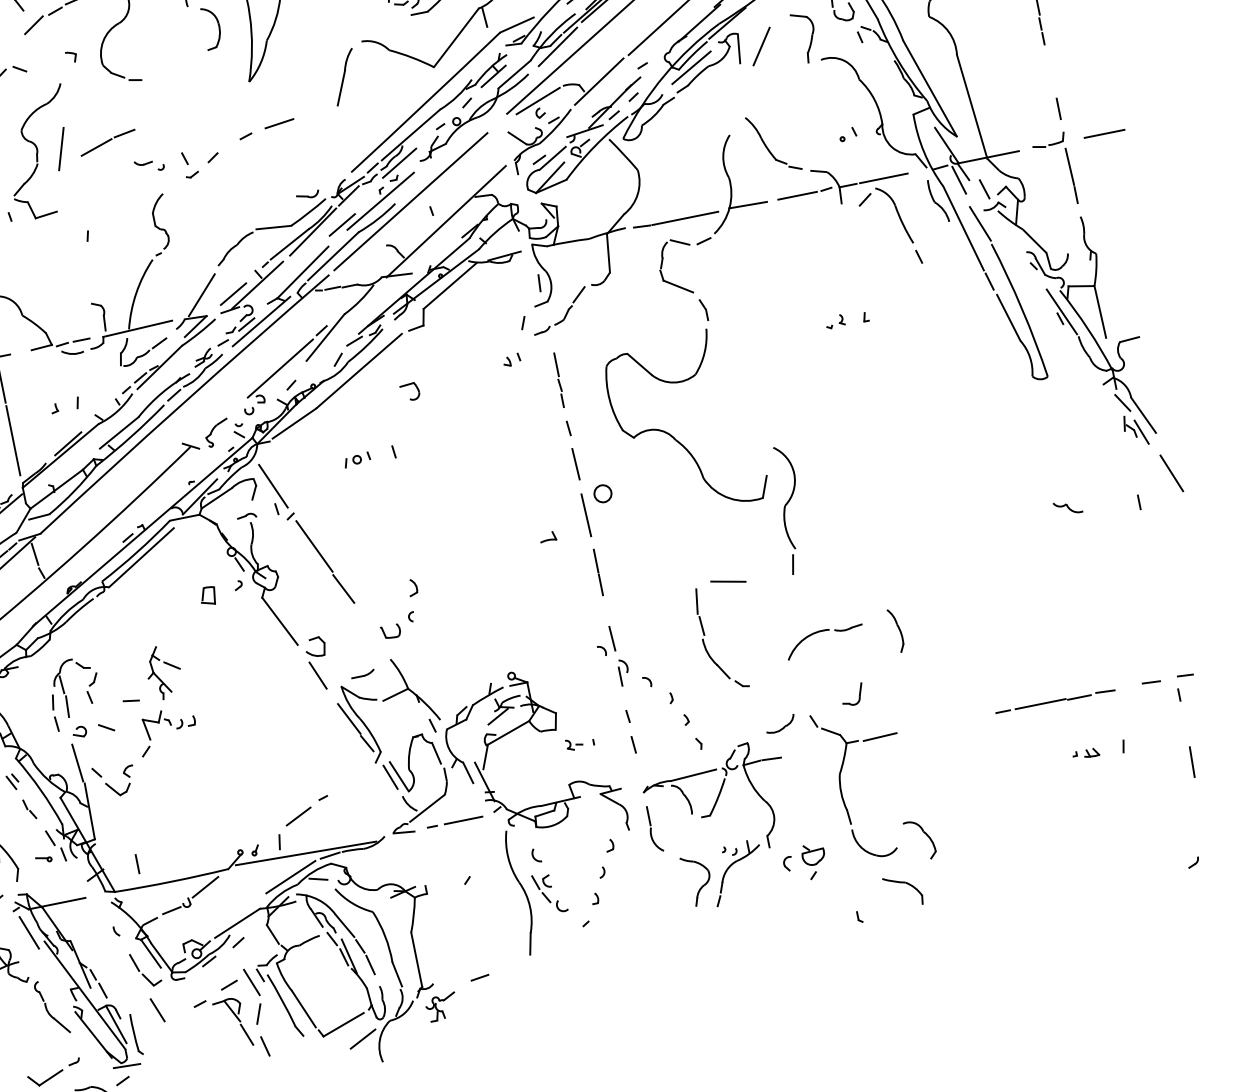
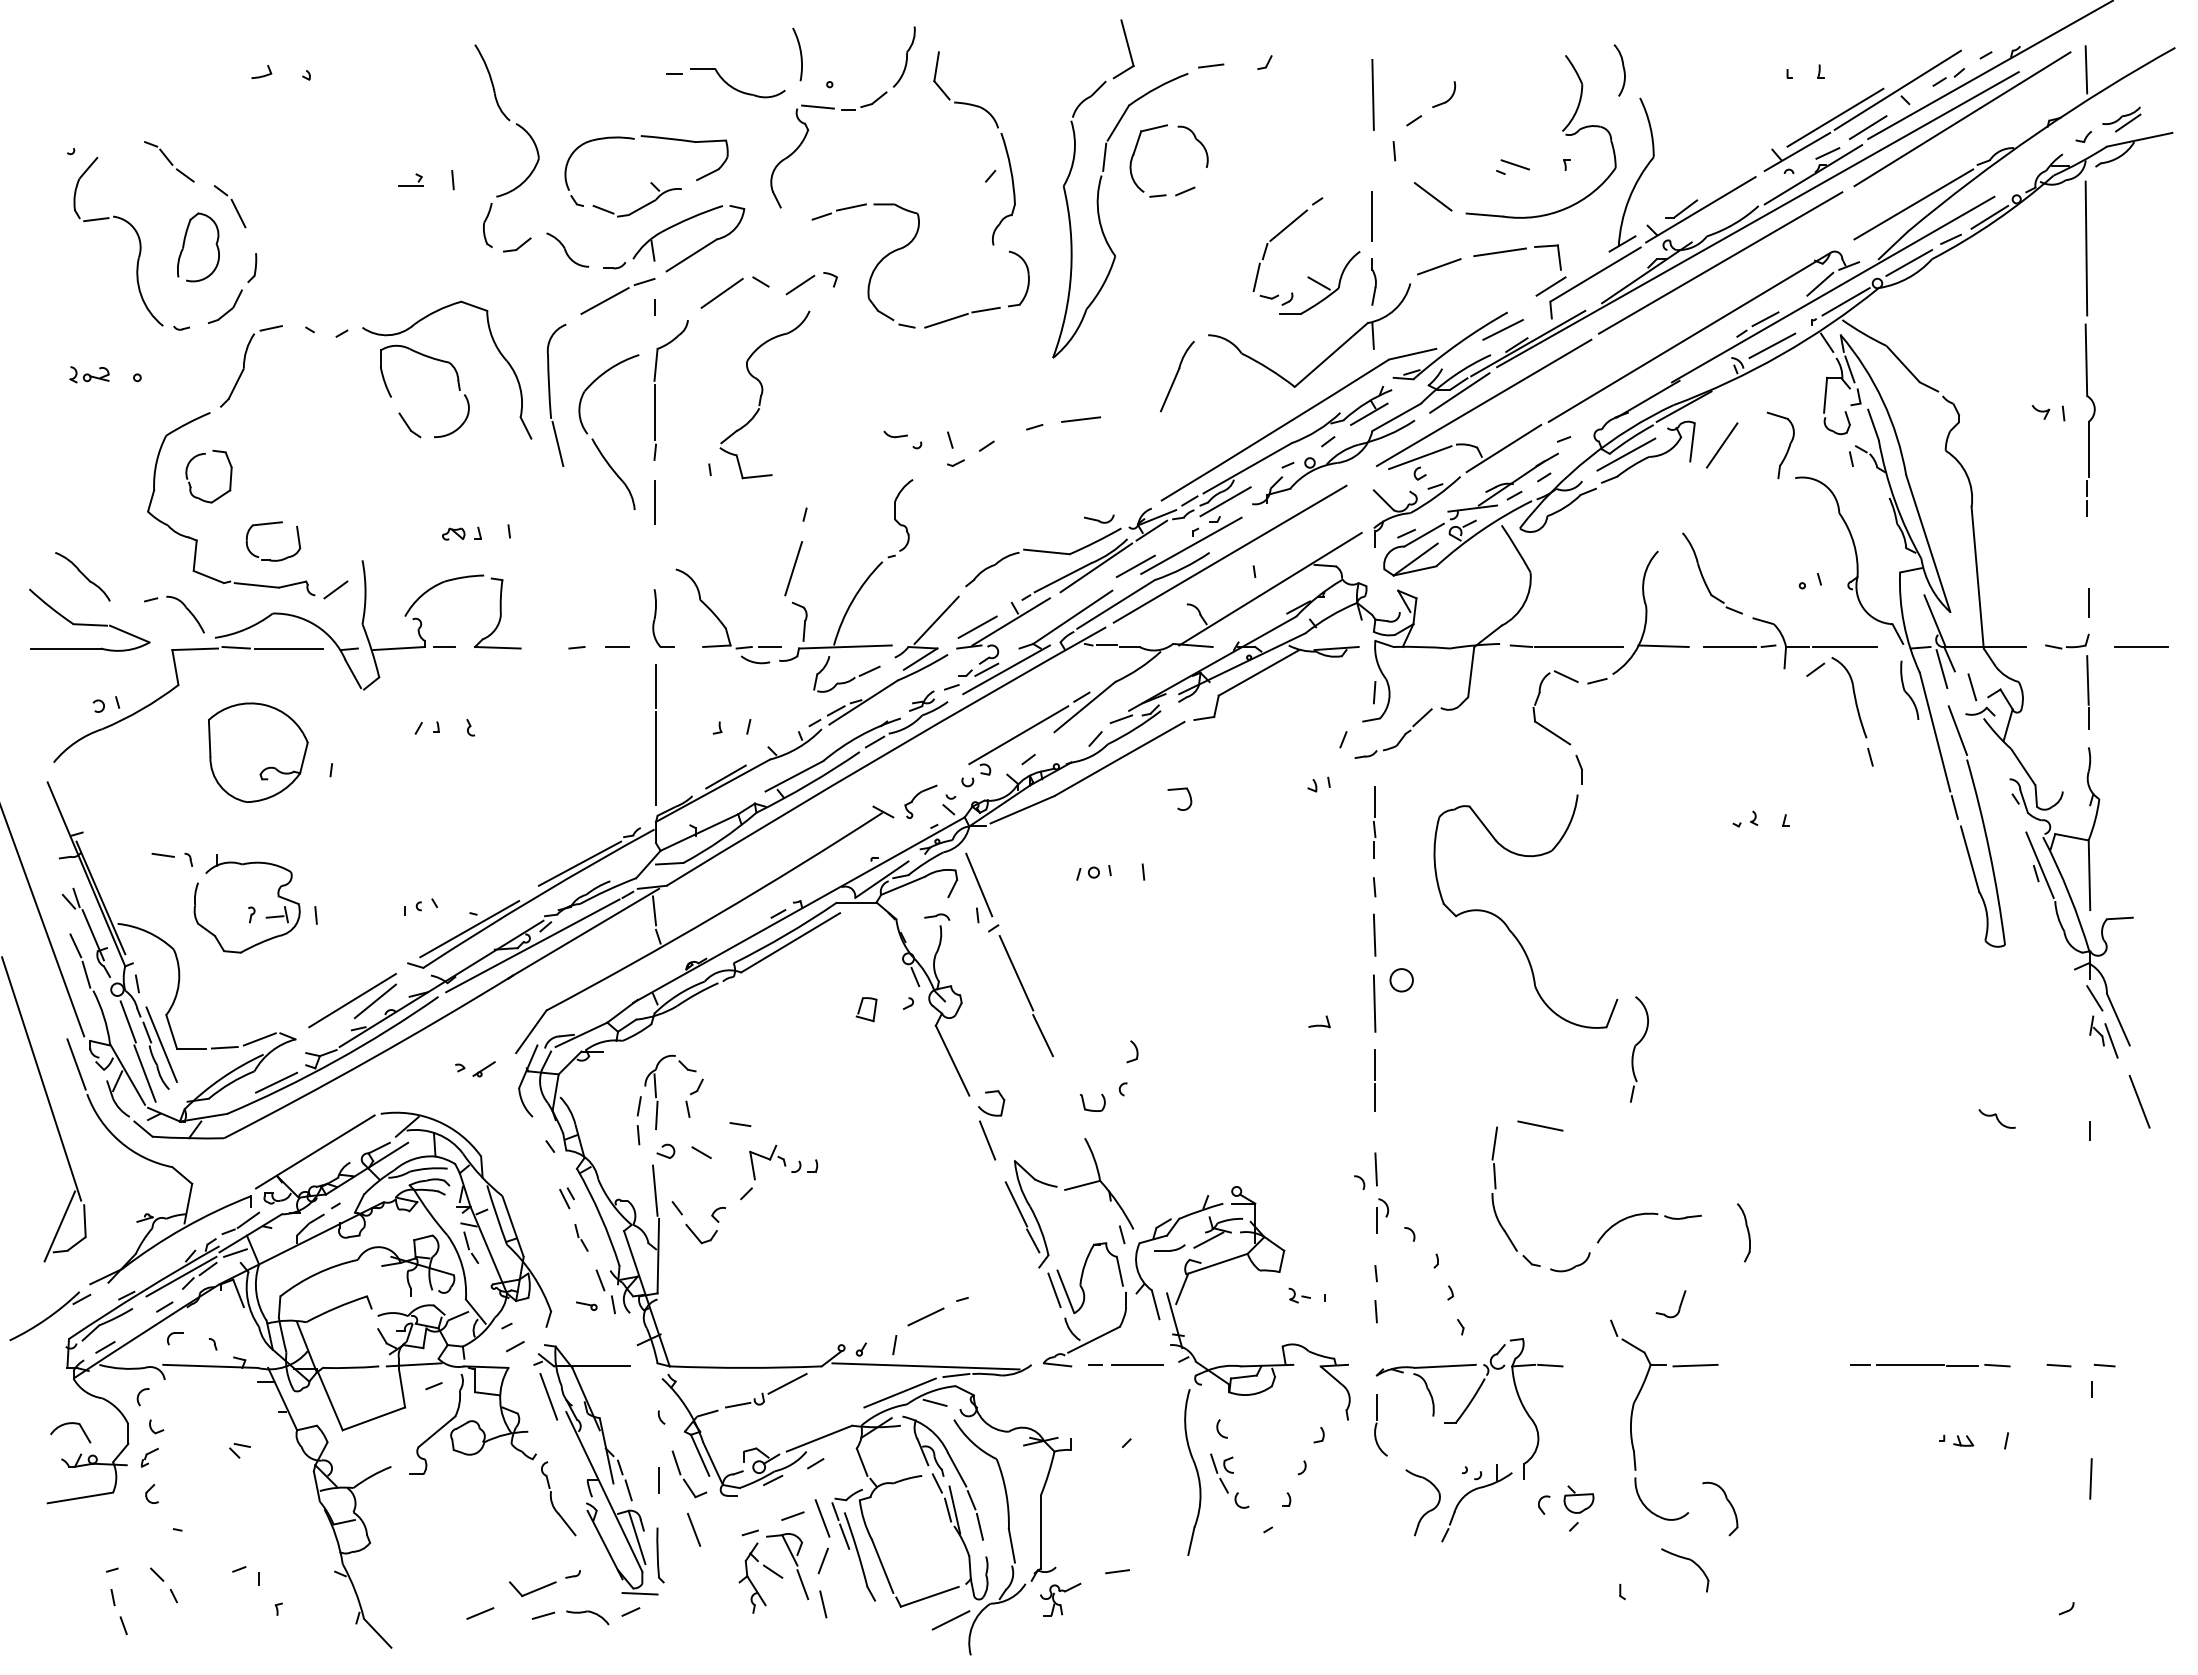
line: (33, 24) -> (800, 284), moved
part: (108, 142) -> (962, 317), moved
line: (61, 148) -> (793, 568), moved
part: (790, 509) -> (1639, 1049), size x0.62
part: (362, 673) -> (1169, 1247), moved
part: (158, 676) -> (752, 1582), moved
part: (780, 724) -> (1570, 1262), moved
line: (137, 864) -> (658, 1480), moved
line: (270, 992) -> (844, 1536), added

